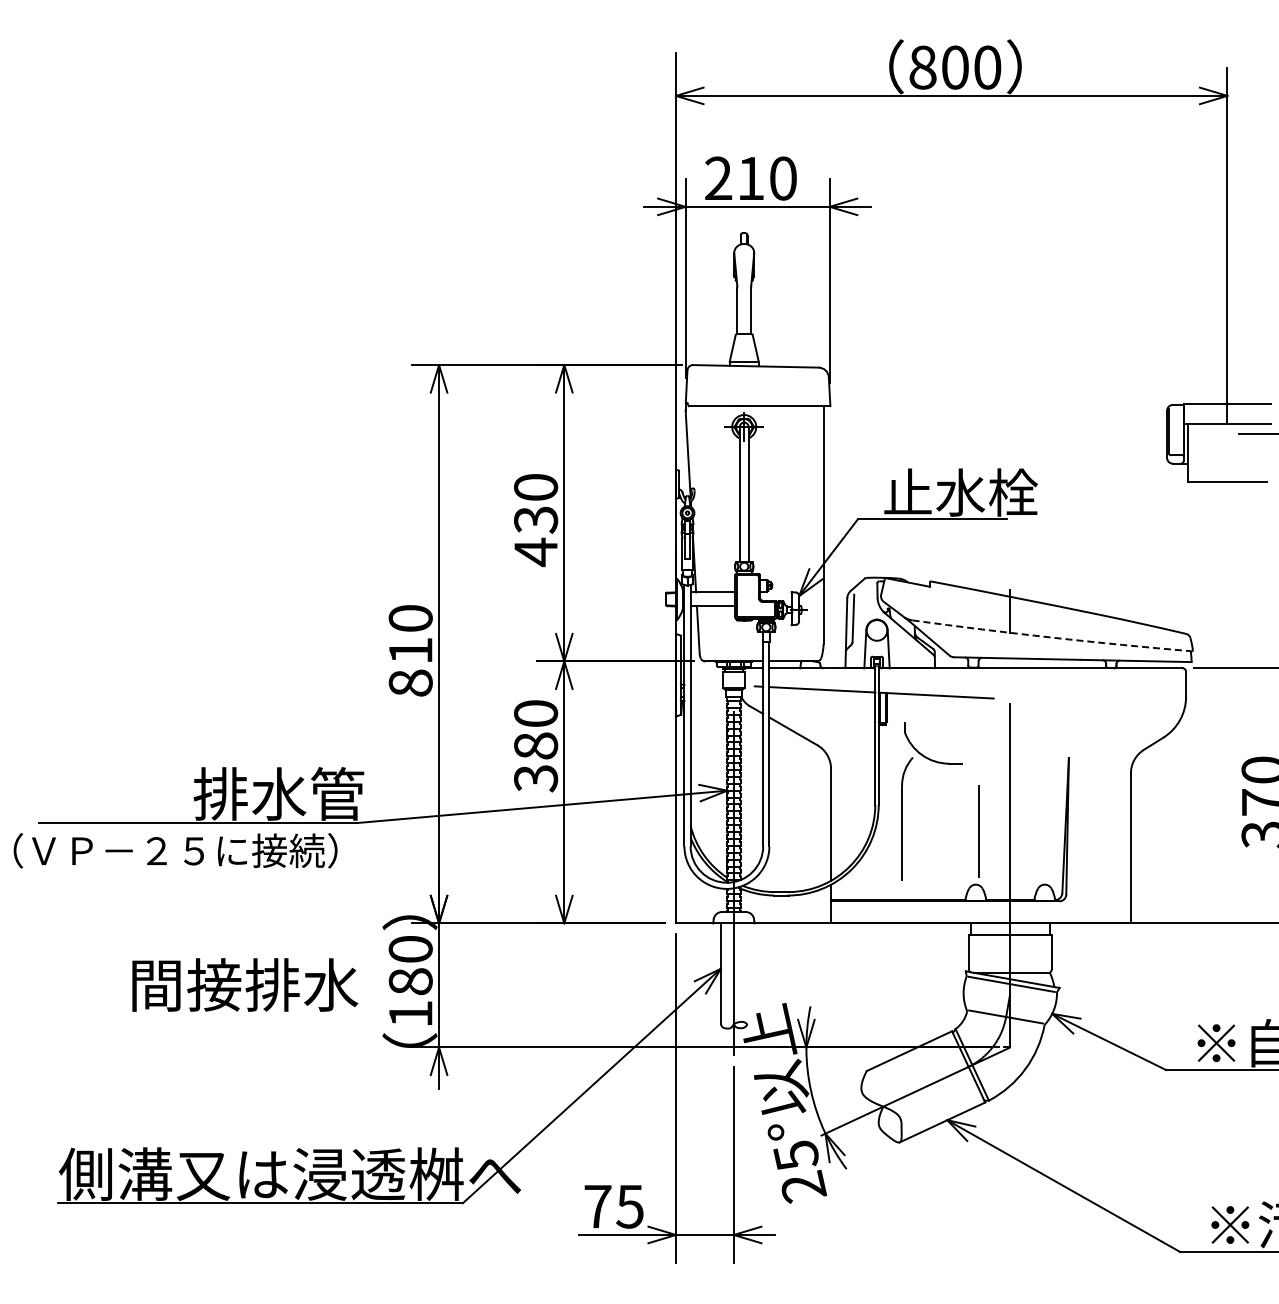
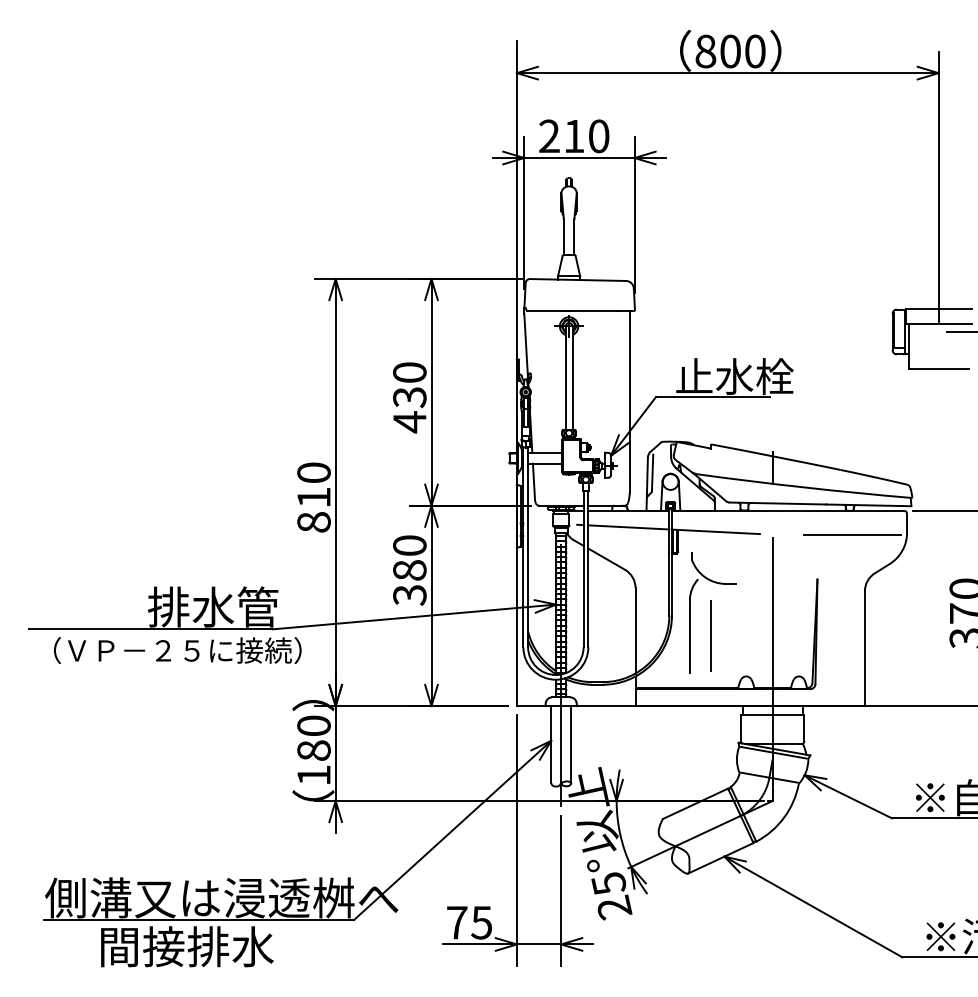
arc: (1052, 637) -> (804, 487), dashed -> solid
line: (1114, 699) -> (852, 534), added
line: (978, 831) -> (710, 635), moved
text: (175, 850) -> (177, 650), moved
line: (746, 973) -> (570, 744), added
text: (245, 984) -> (187, 946), moved

